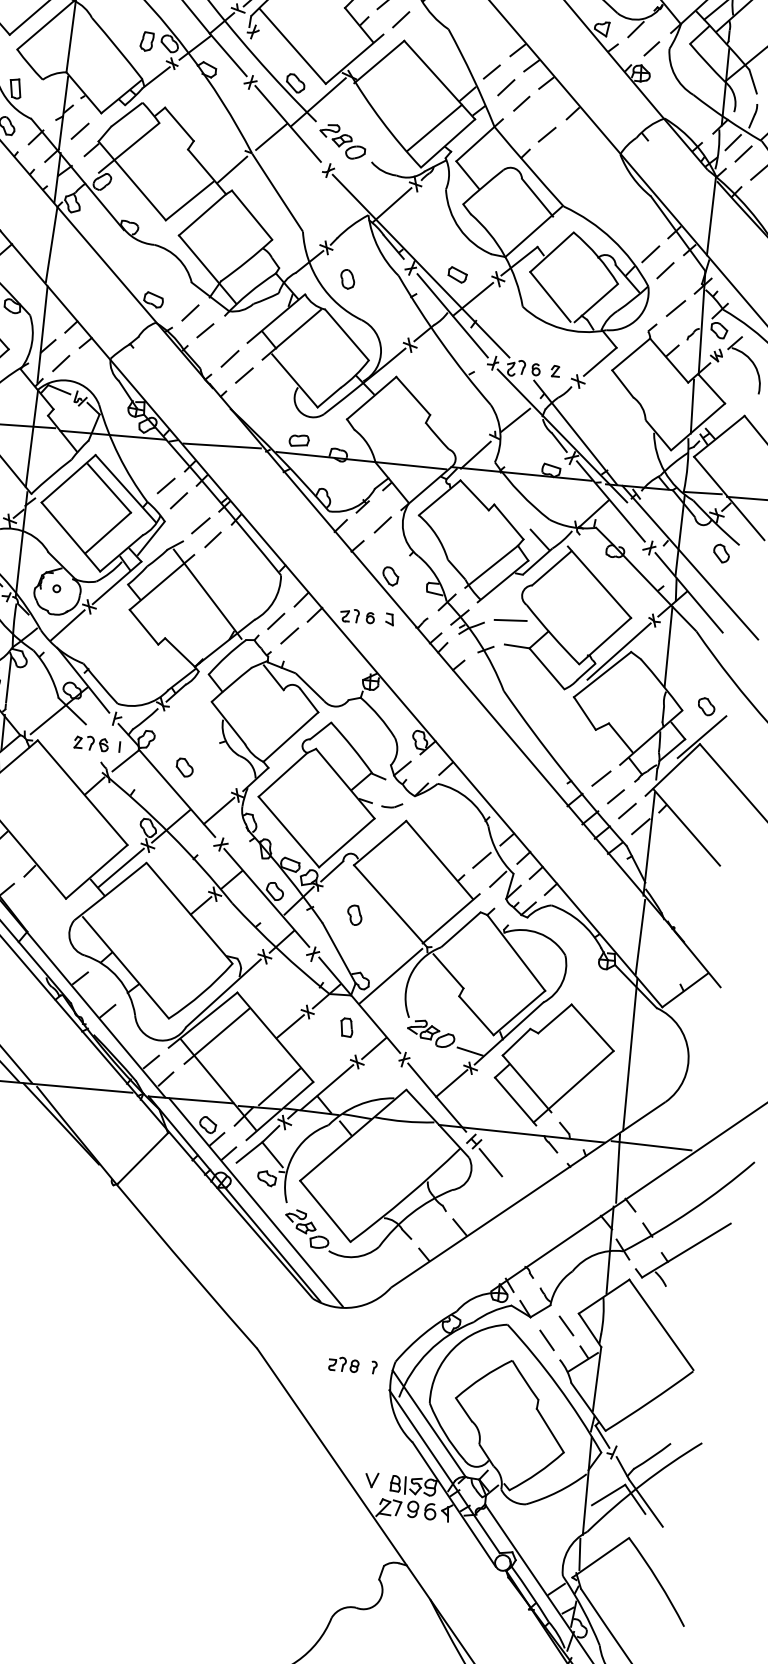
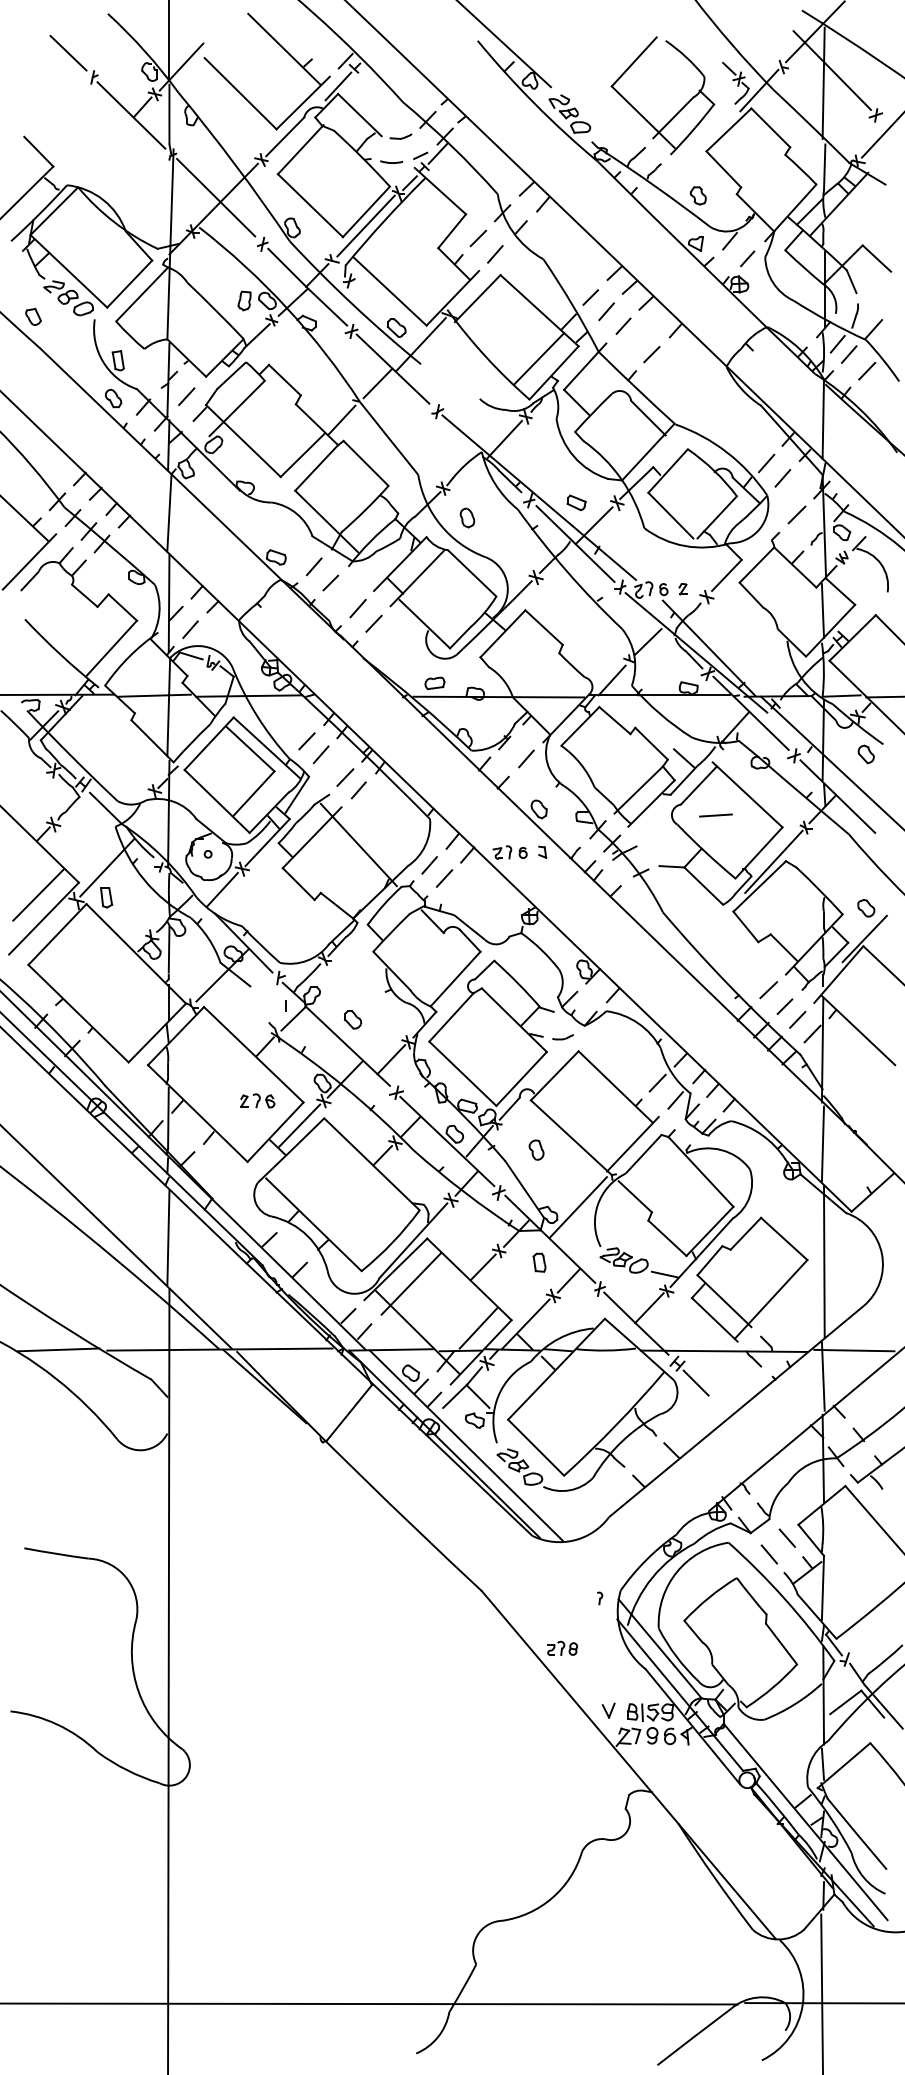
part: (342, 141) -> (448, 381), removed
line: (221, 445) -> (358, 695), removed
line: (510, 620) -> (715, 815), moved
line: (668, 646) -> (822, 852), removed
part: (91, 743) -> (257, 1100), moved
part: (343, 1363) -> (562, 1647), moved

